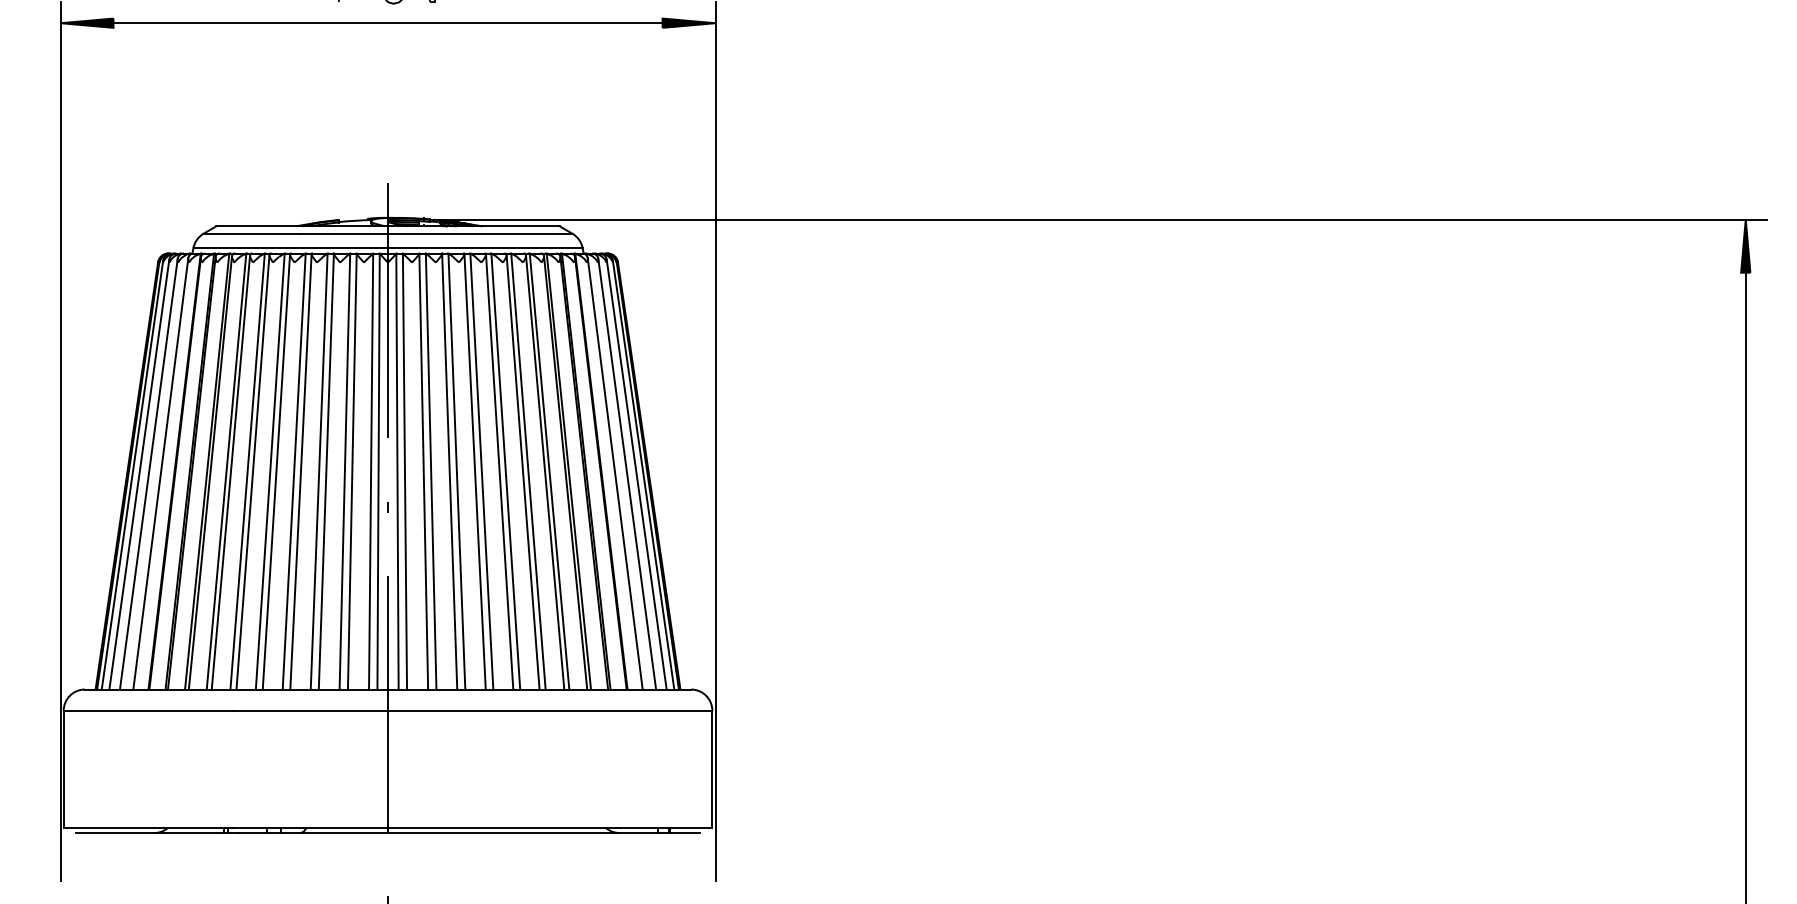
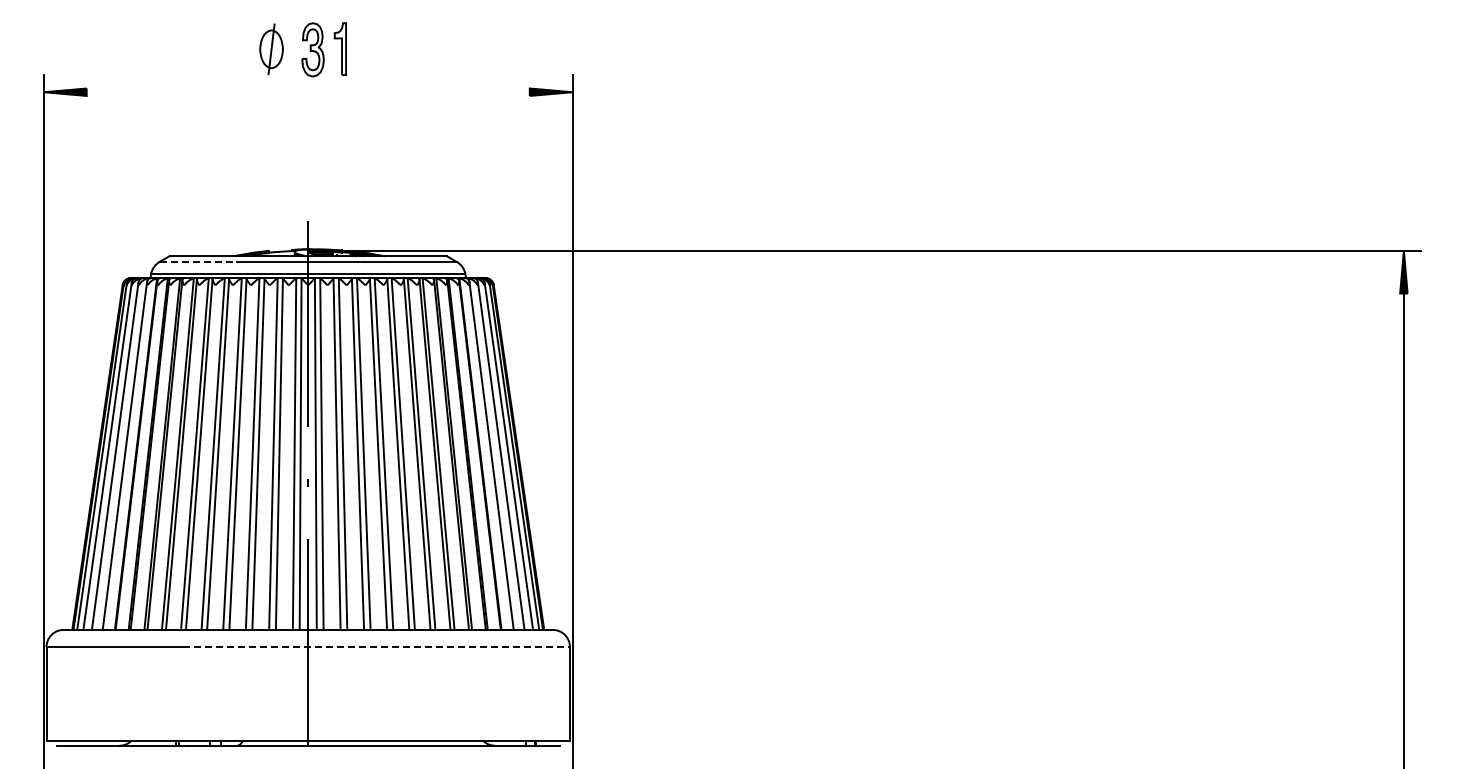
line: (387, 23) -> (307, 92), removed
line: (252, 234) -> (198, 262), solid -> dashed
line: (472, 711) -> (376, 647), solid -> dashed

